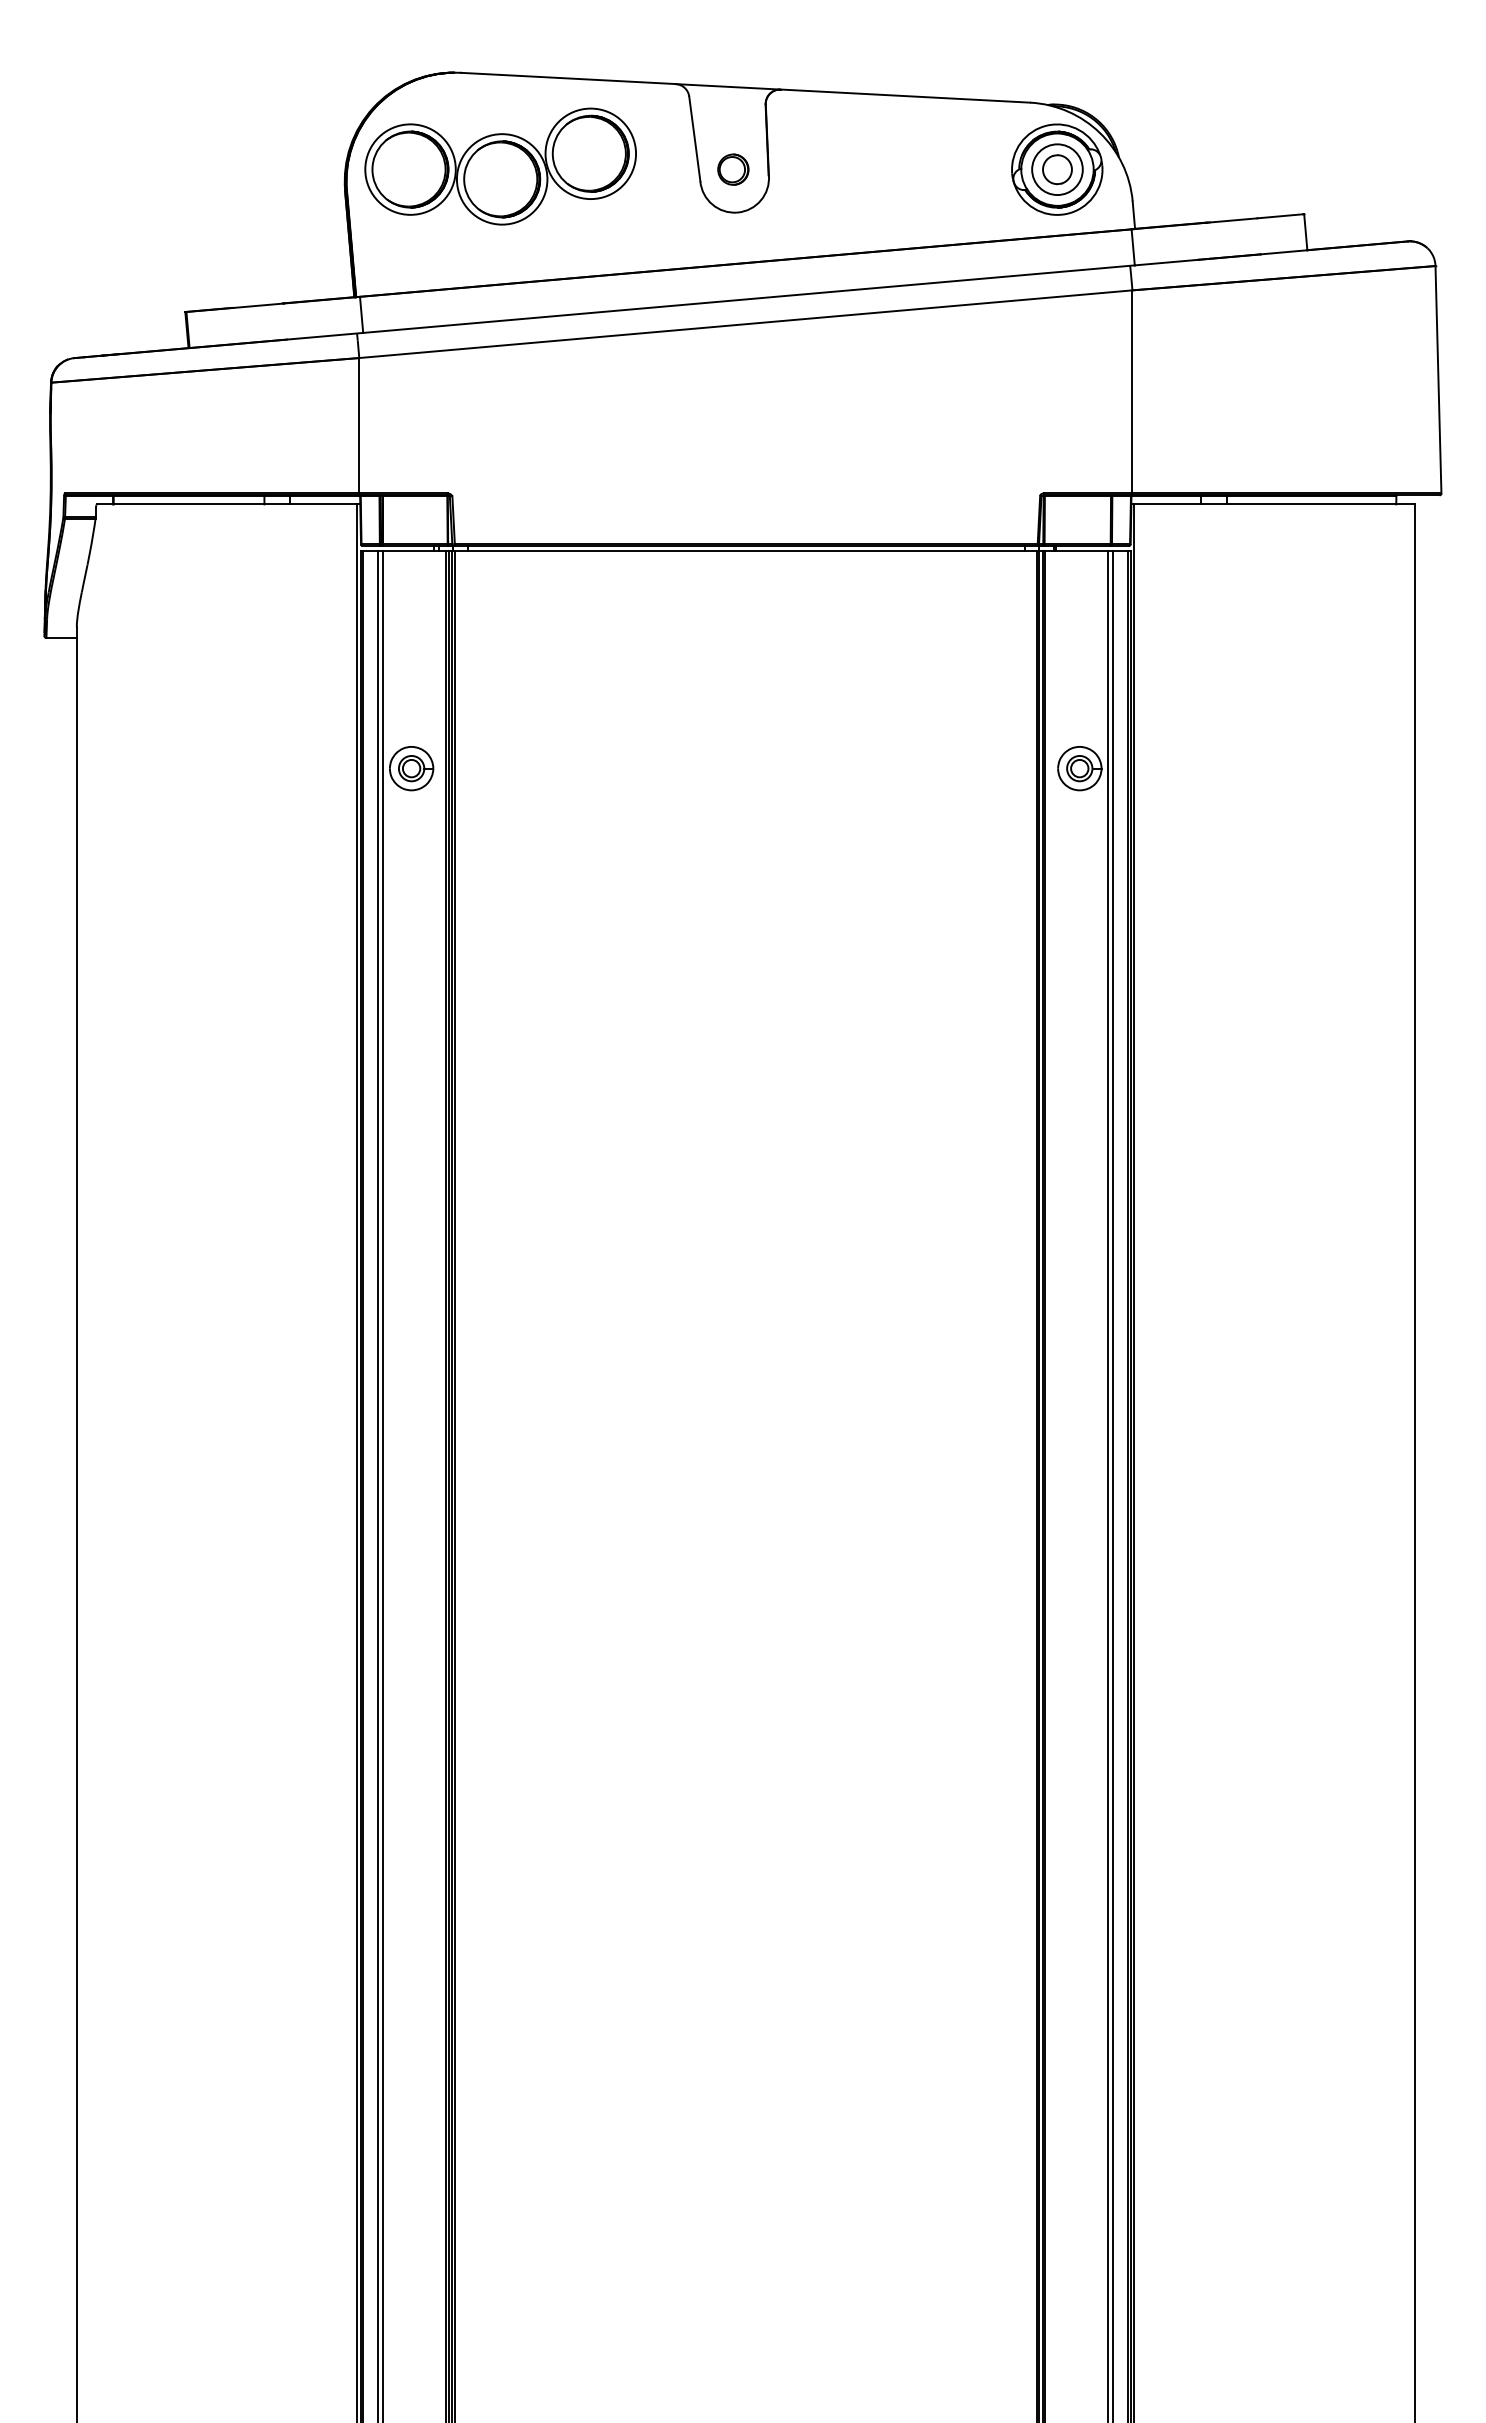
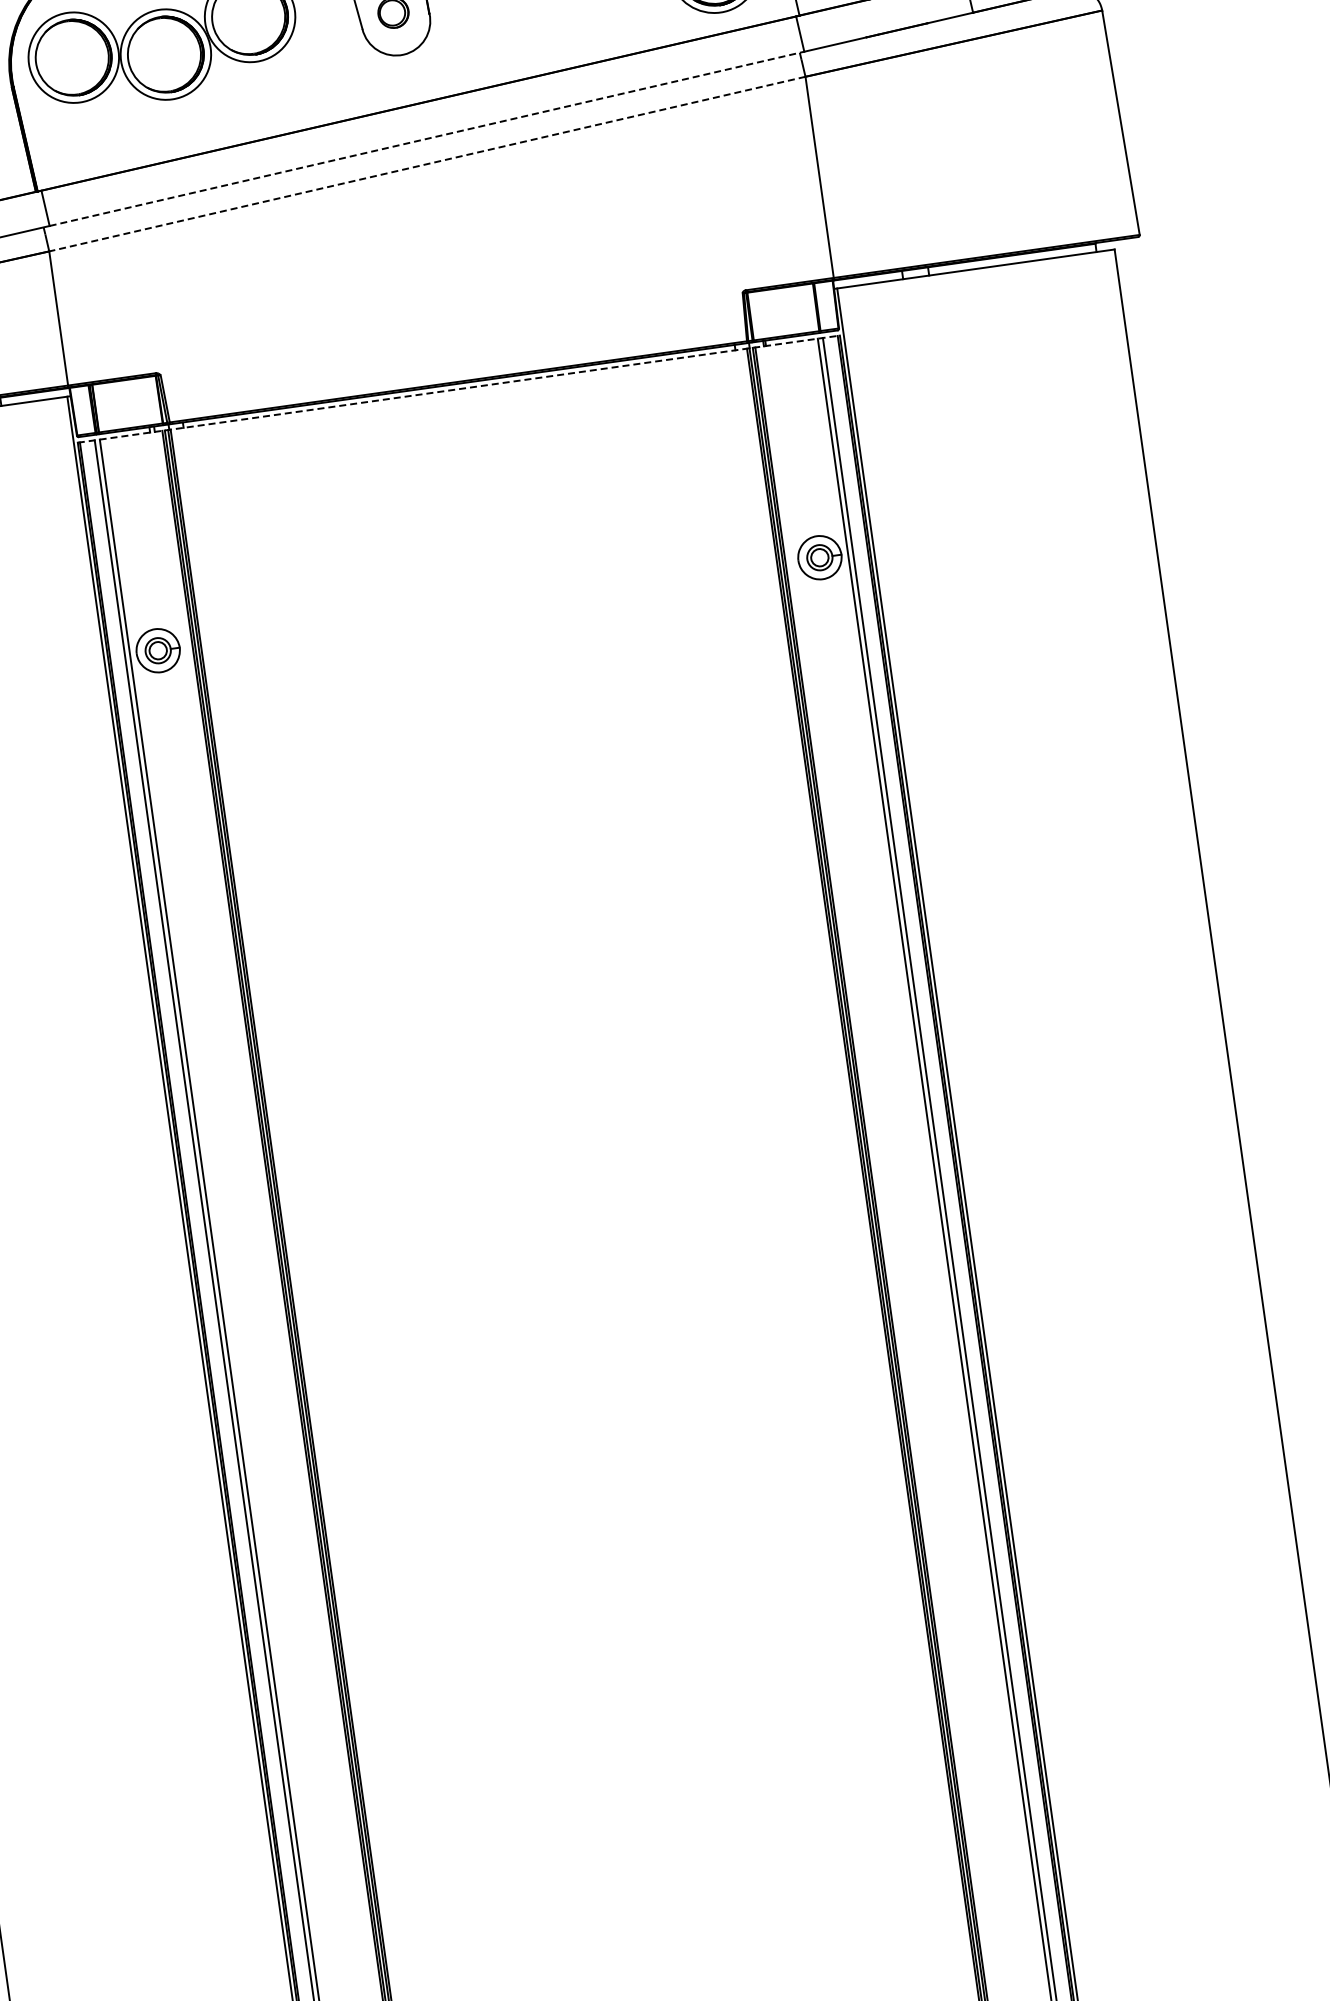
line: (749, 299) -> (427, 139), solid -> dashed
line: (745, 324) -> (427, 164), solid -> dashed
line: (745, 551) -> (458, 389), solid -> dashed

